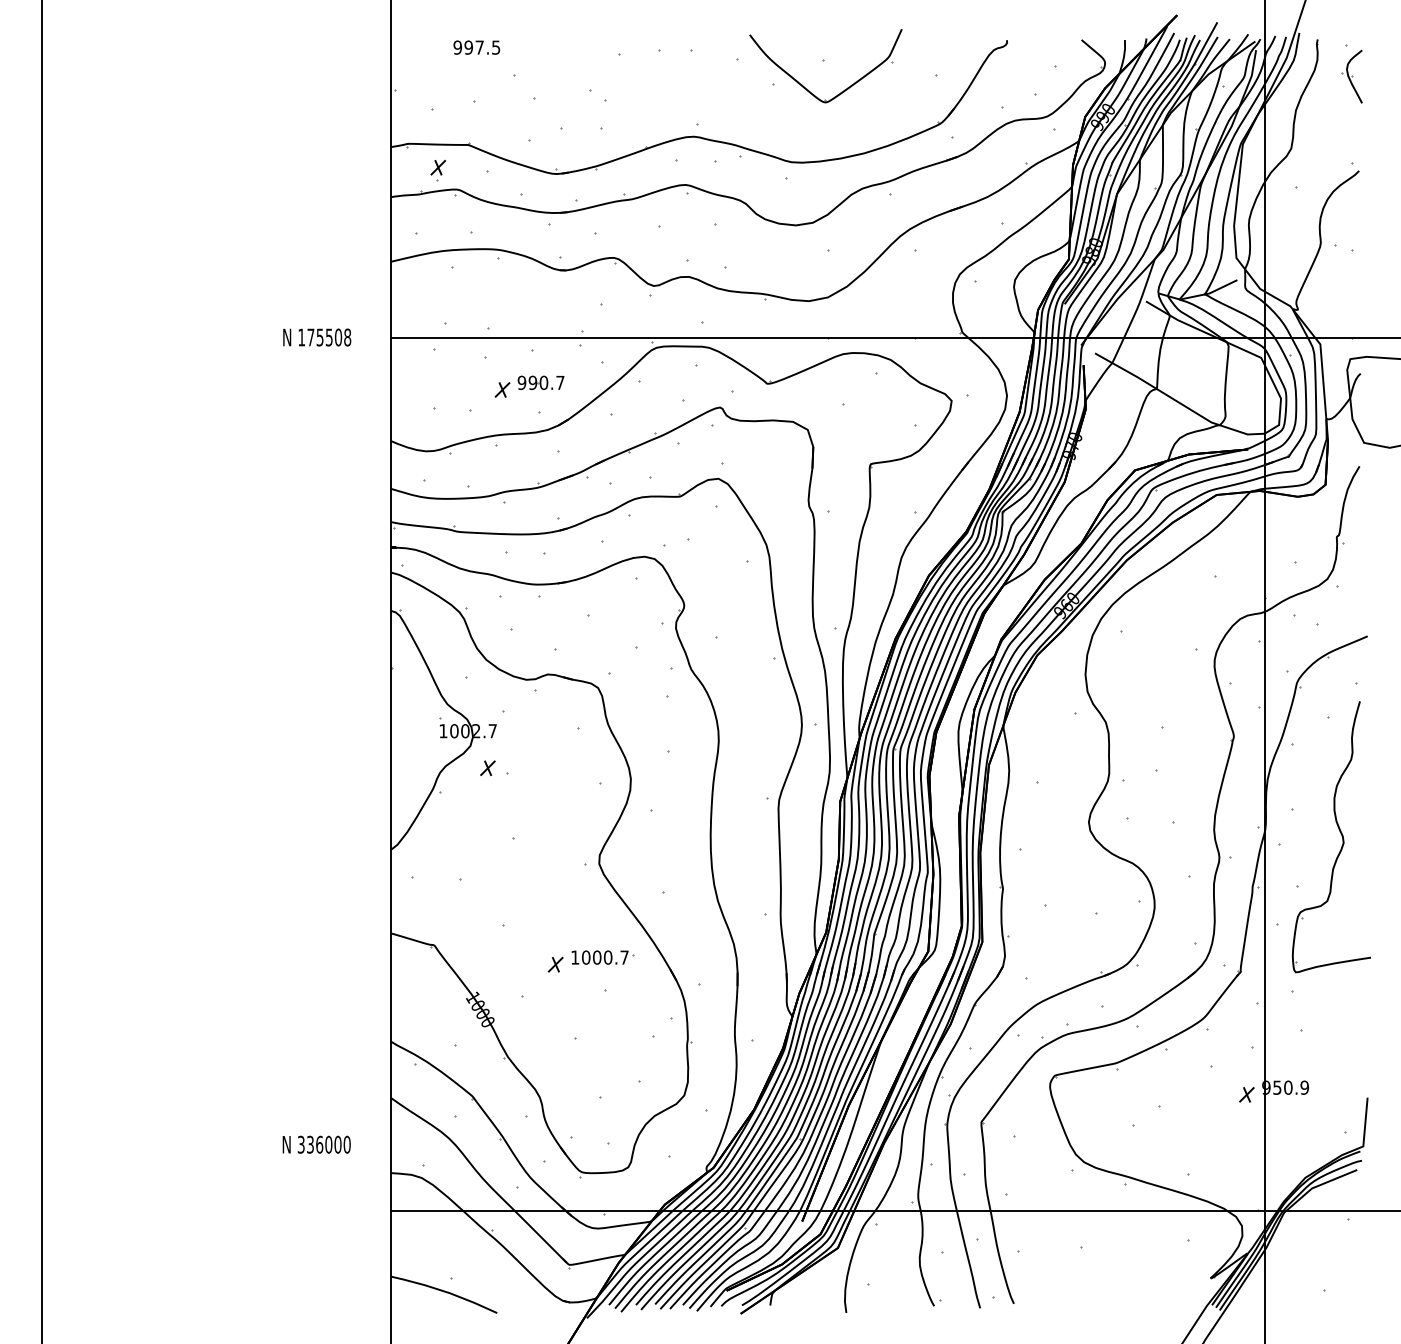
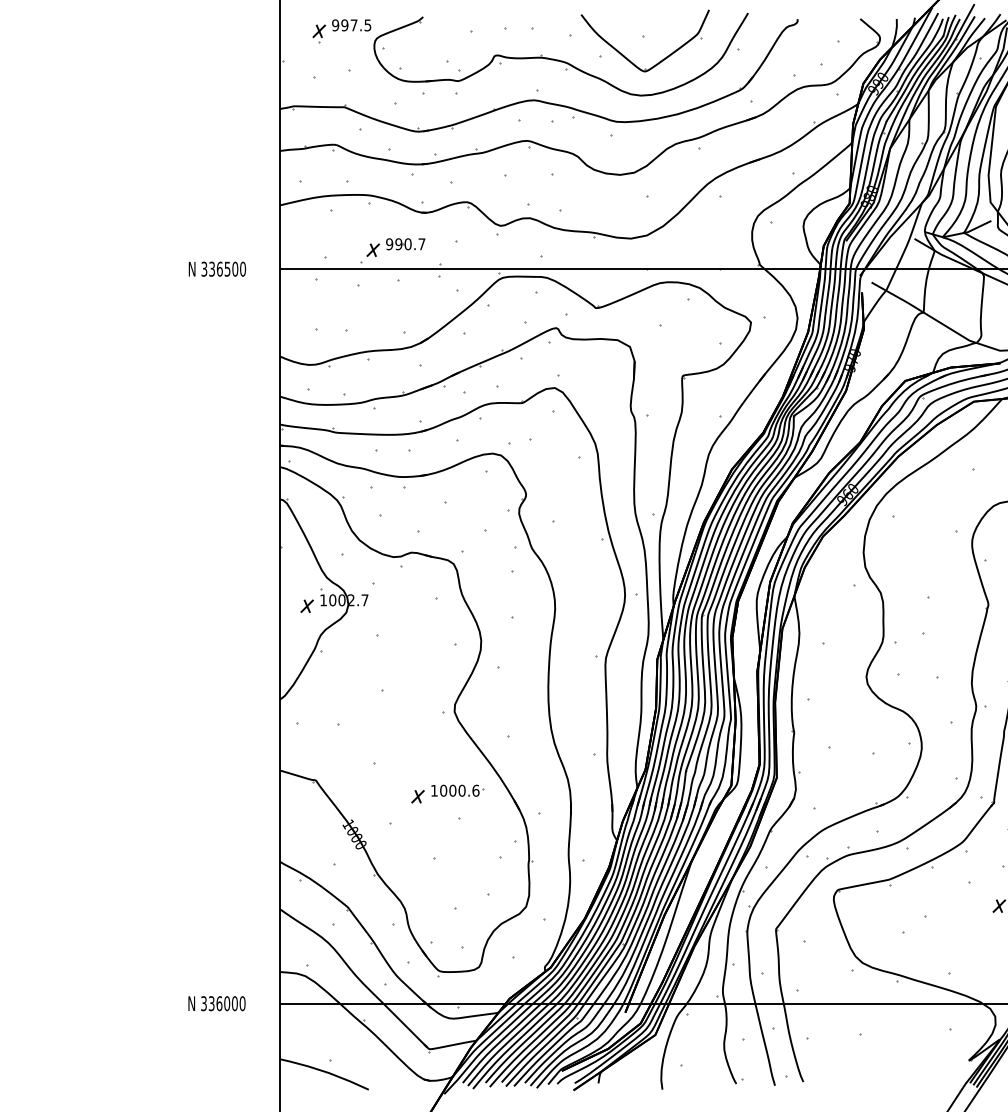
part: (723, 88) -> (559, 59), added
part: (437, 170) -> (318, 33), moved
text: (324, 337) -> (223, 269), 175508 -> 336500
part: (529, 386) -> (395, 247), moved
part: (487, 768) -> (306, 606), moved
text: (624, 957) -> (475, 790), 1000.7 -> 1000.6
text: (316, 1144) -> (216, 1003), moved

